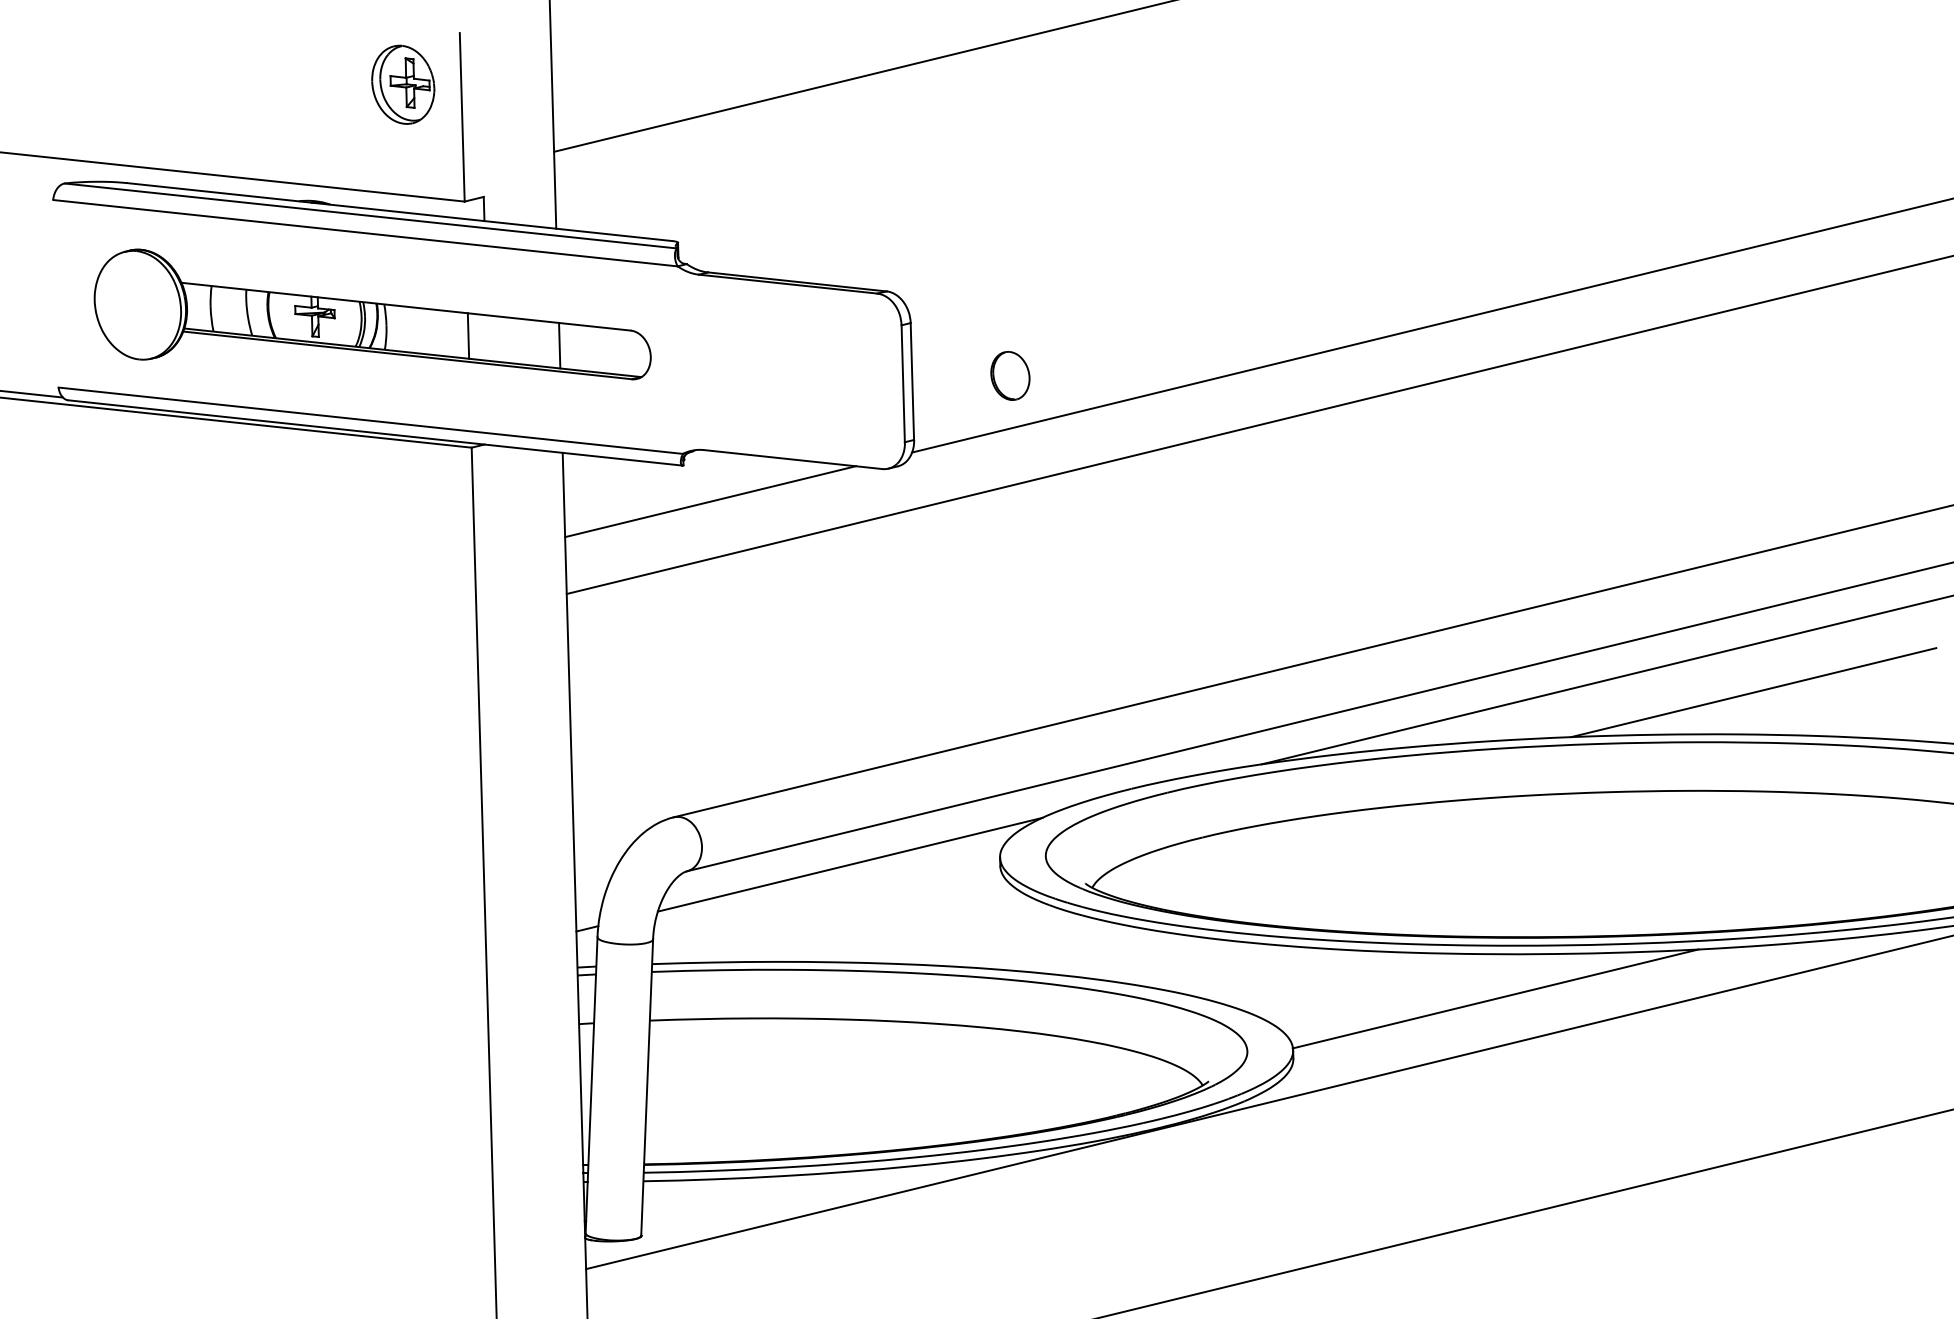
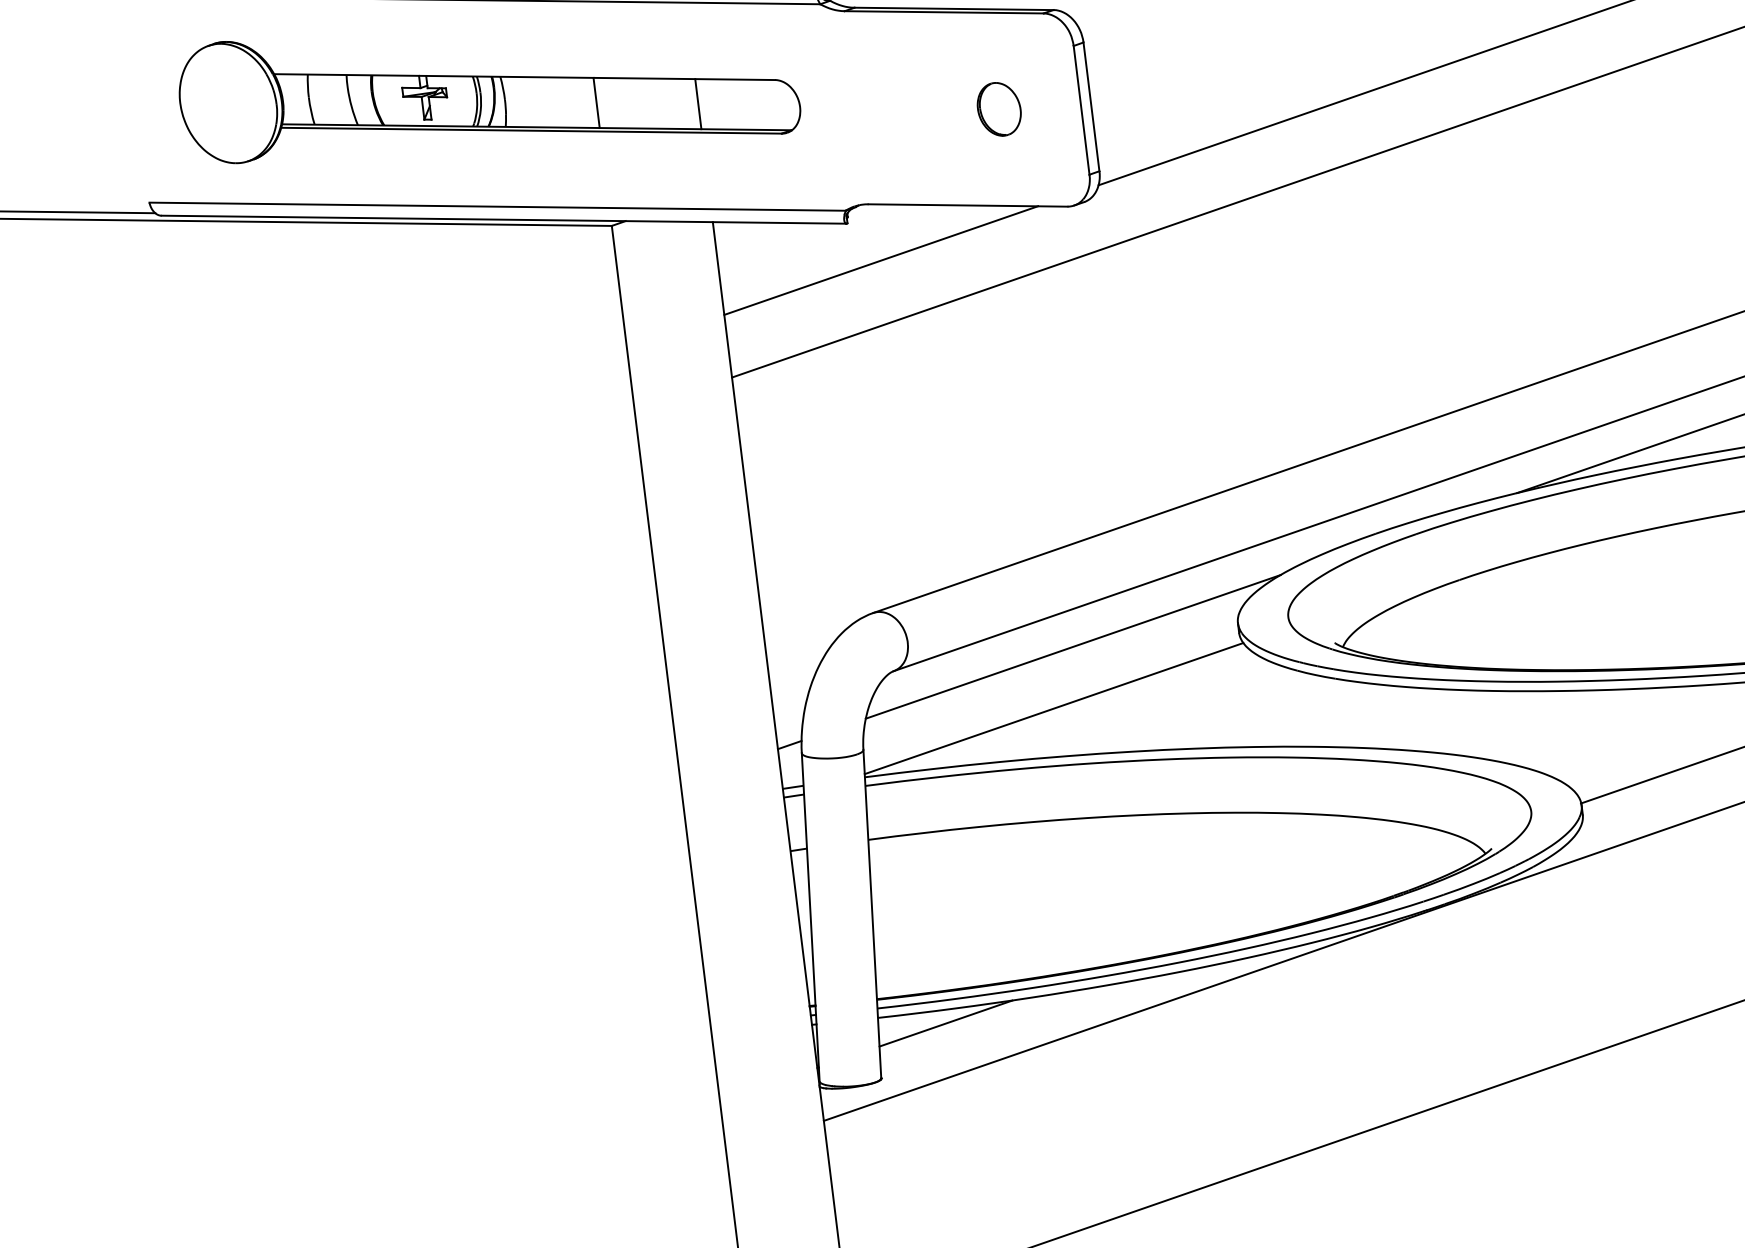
part: (1010, 375) -> (999, 108), moved
line: (827, 918) -> (1053, 708), added
line: (703, 1192) -> (945, 1024), added

